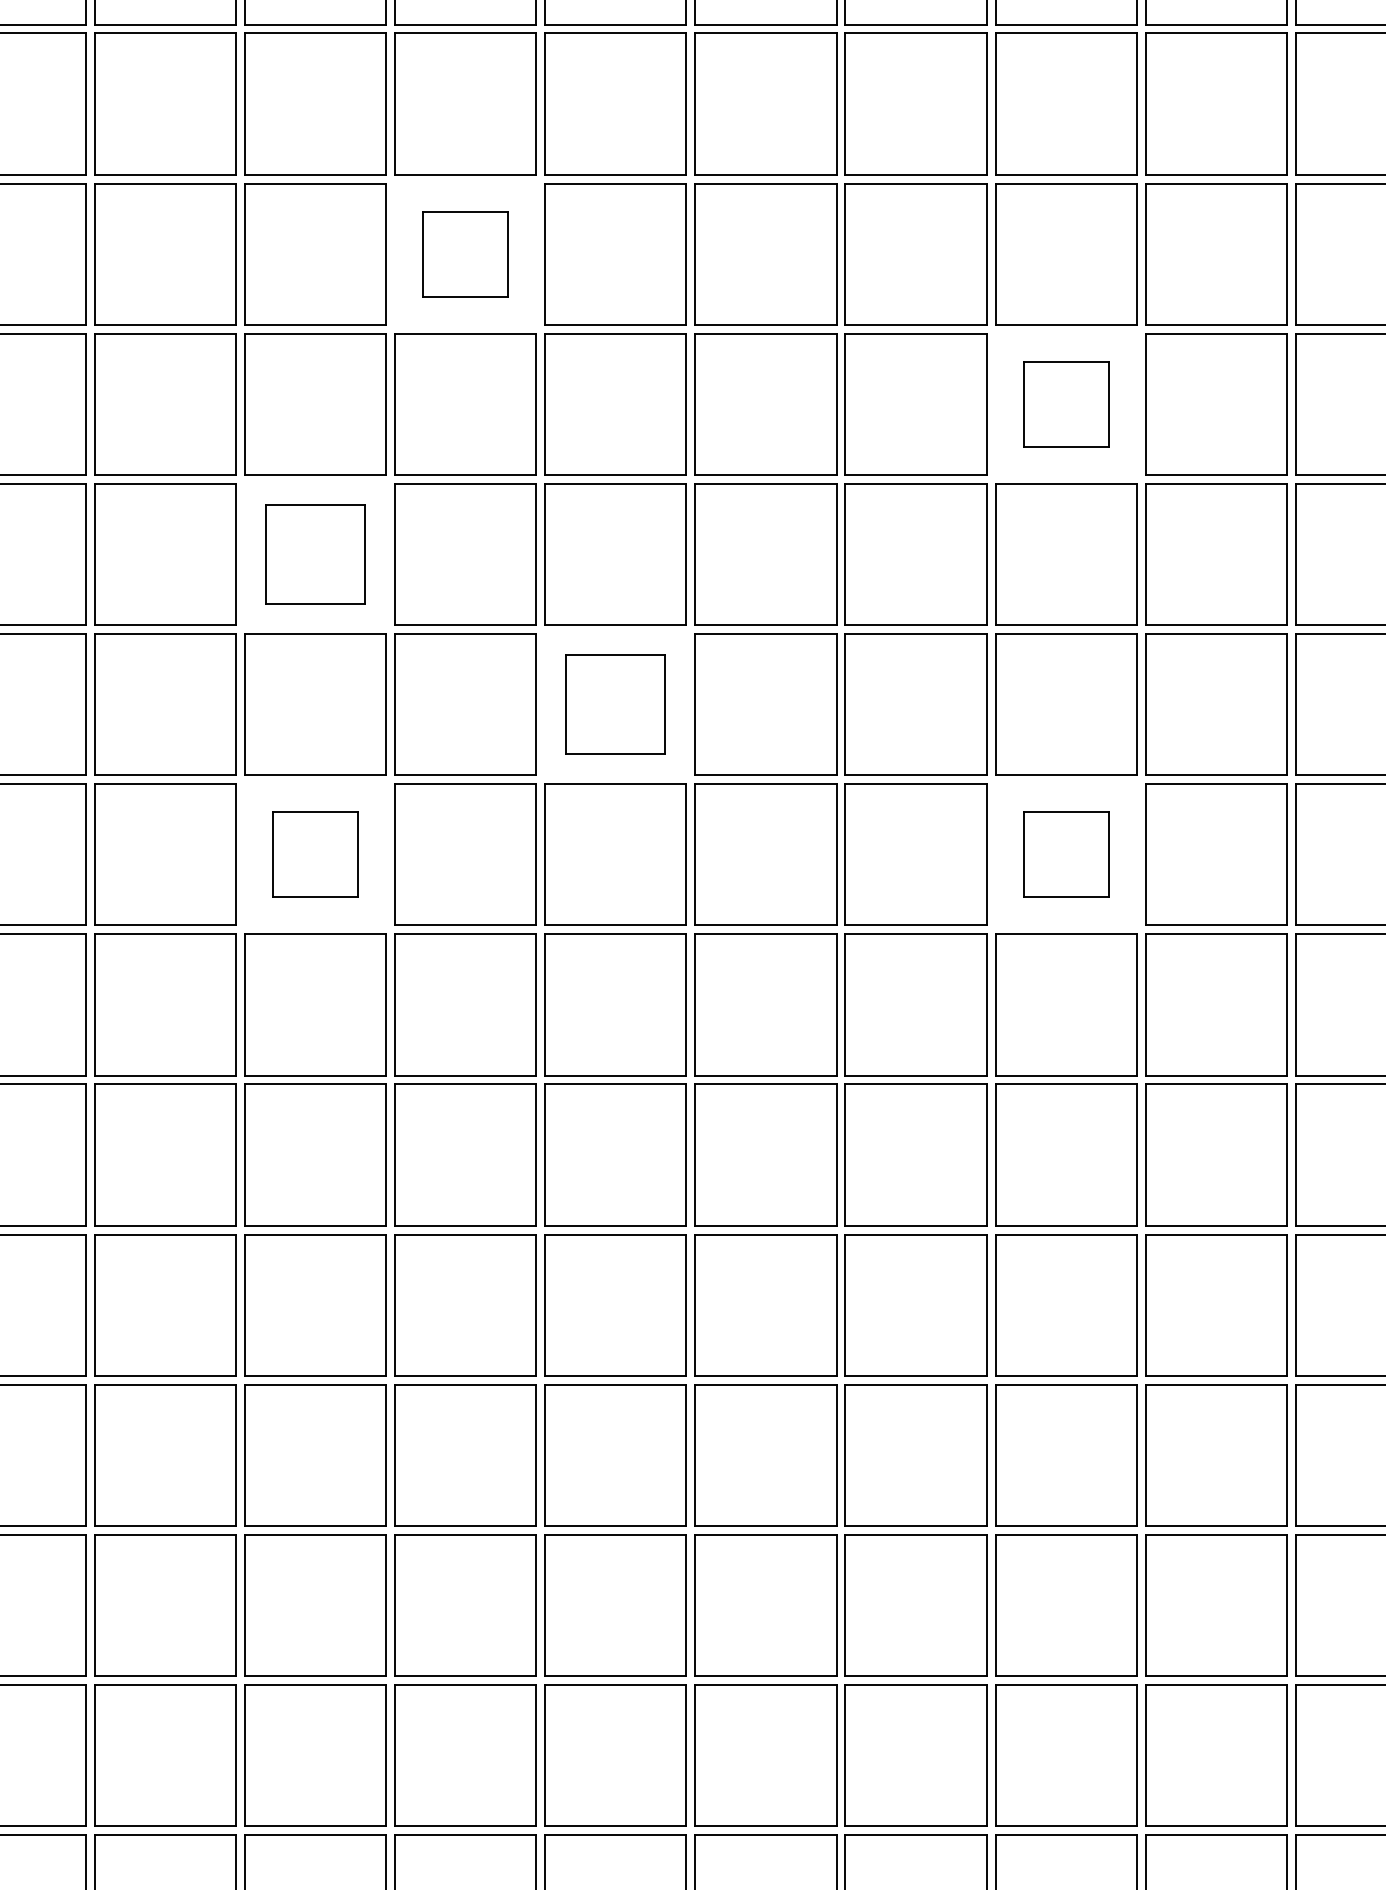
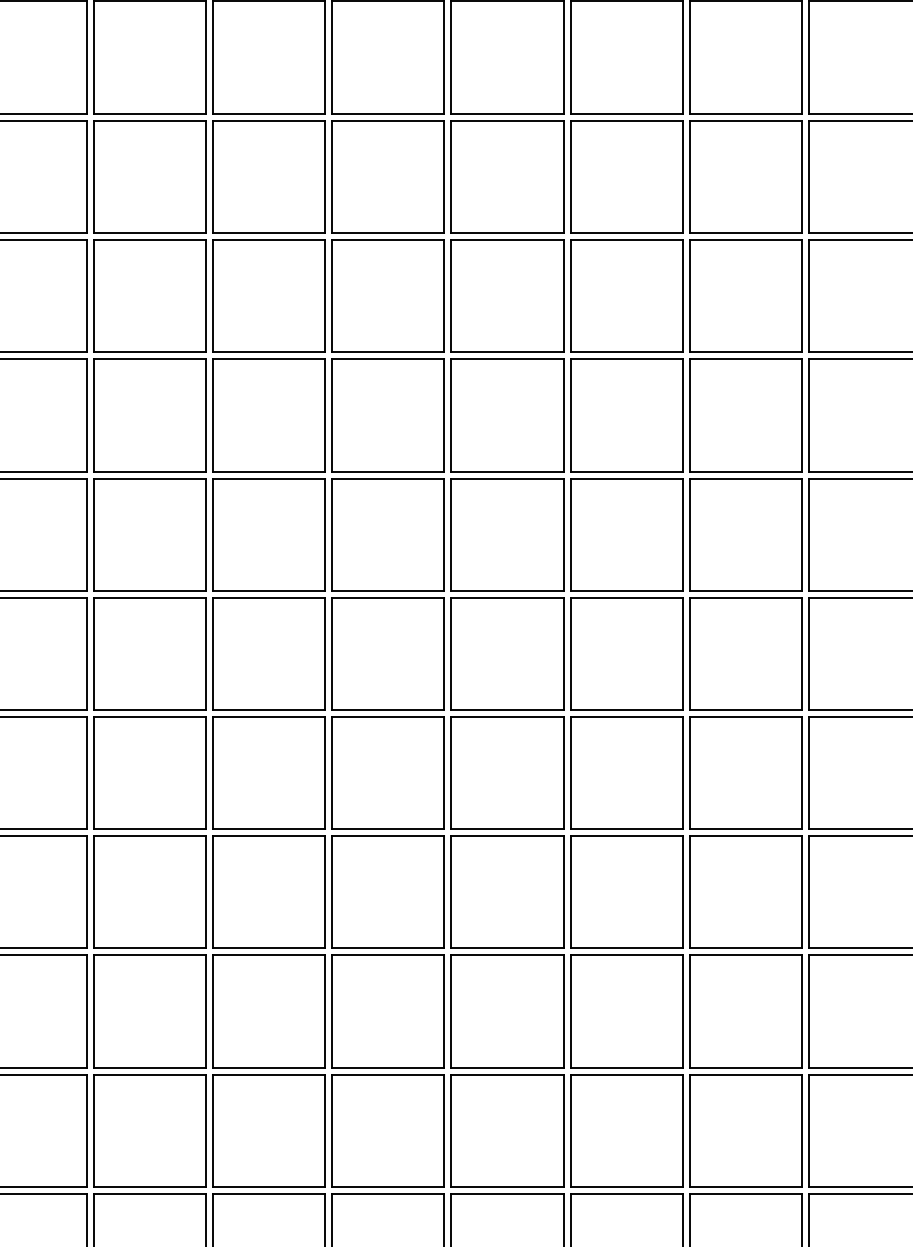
part: (465, 254) -> (268, 296), size x1.67
part: (1066, 404) -> (746, 415), size x1.67
part: (315, 554) -> (149, 534), size x1.43
part: (615, 704) -> (388, 653), size x1.43
part: (315, 854) -> (149, 772), size x1.67
part: (1066, 854) -> (746, 772), size x1.67

